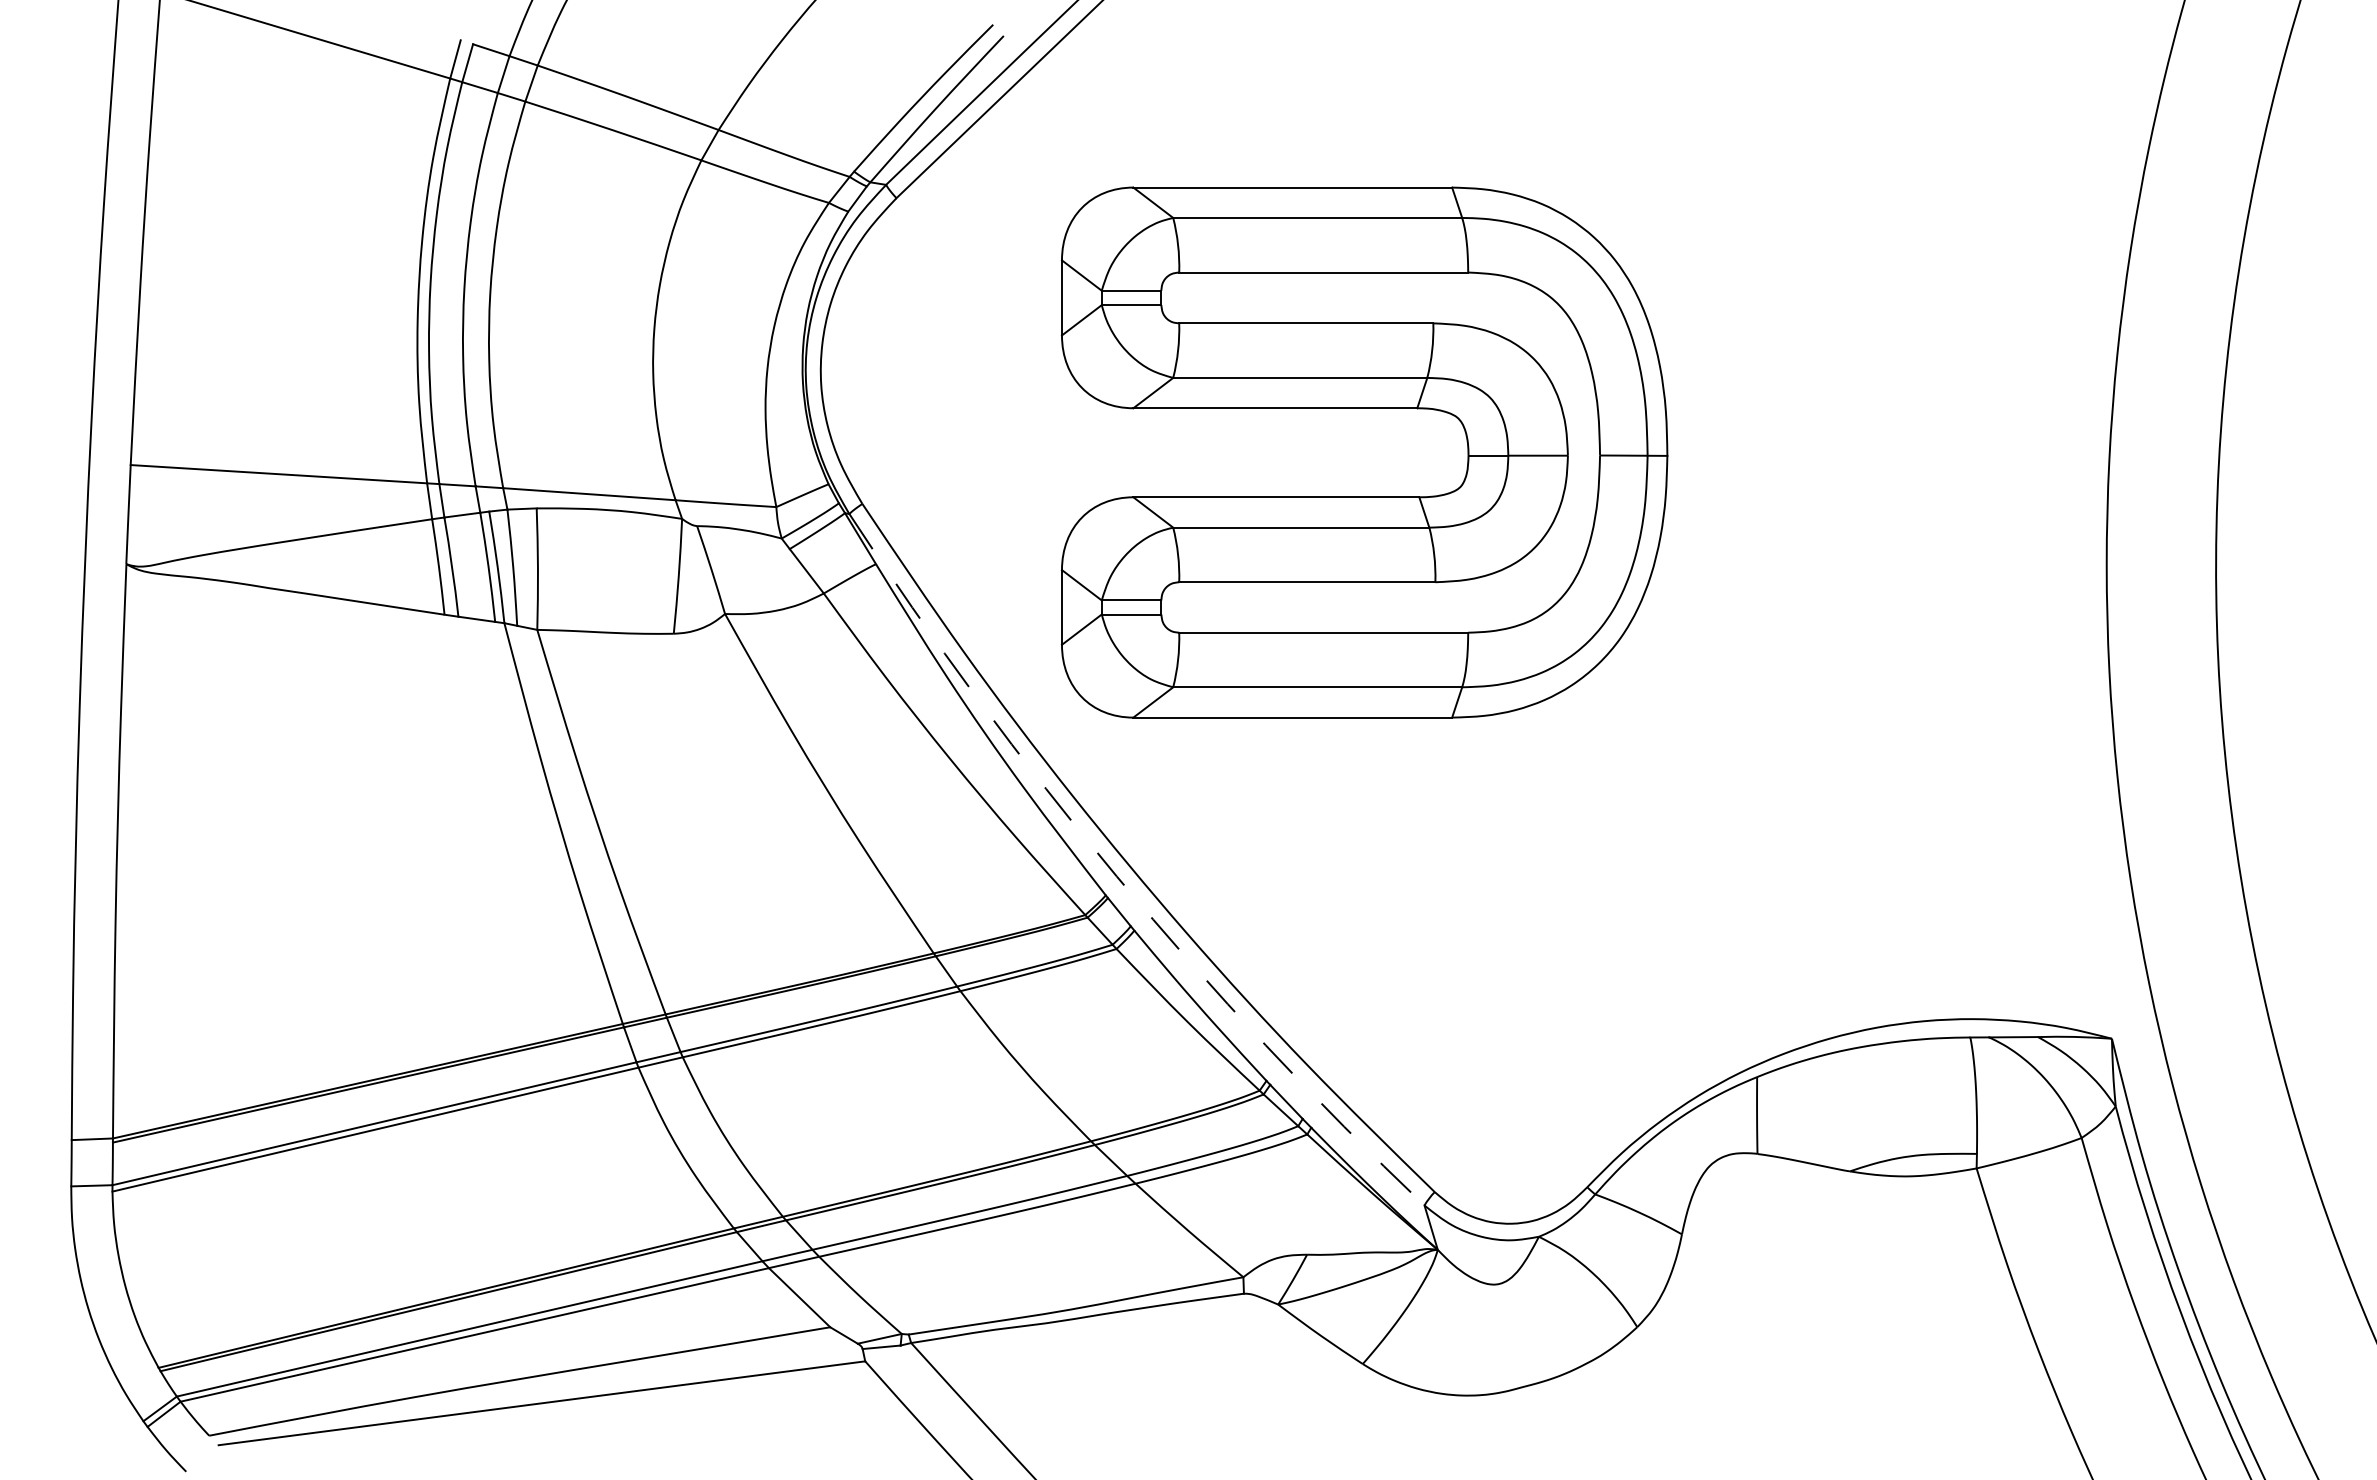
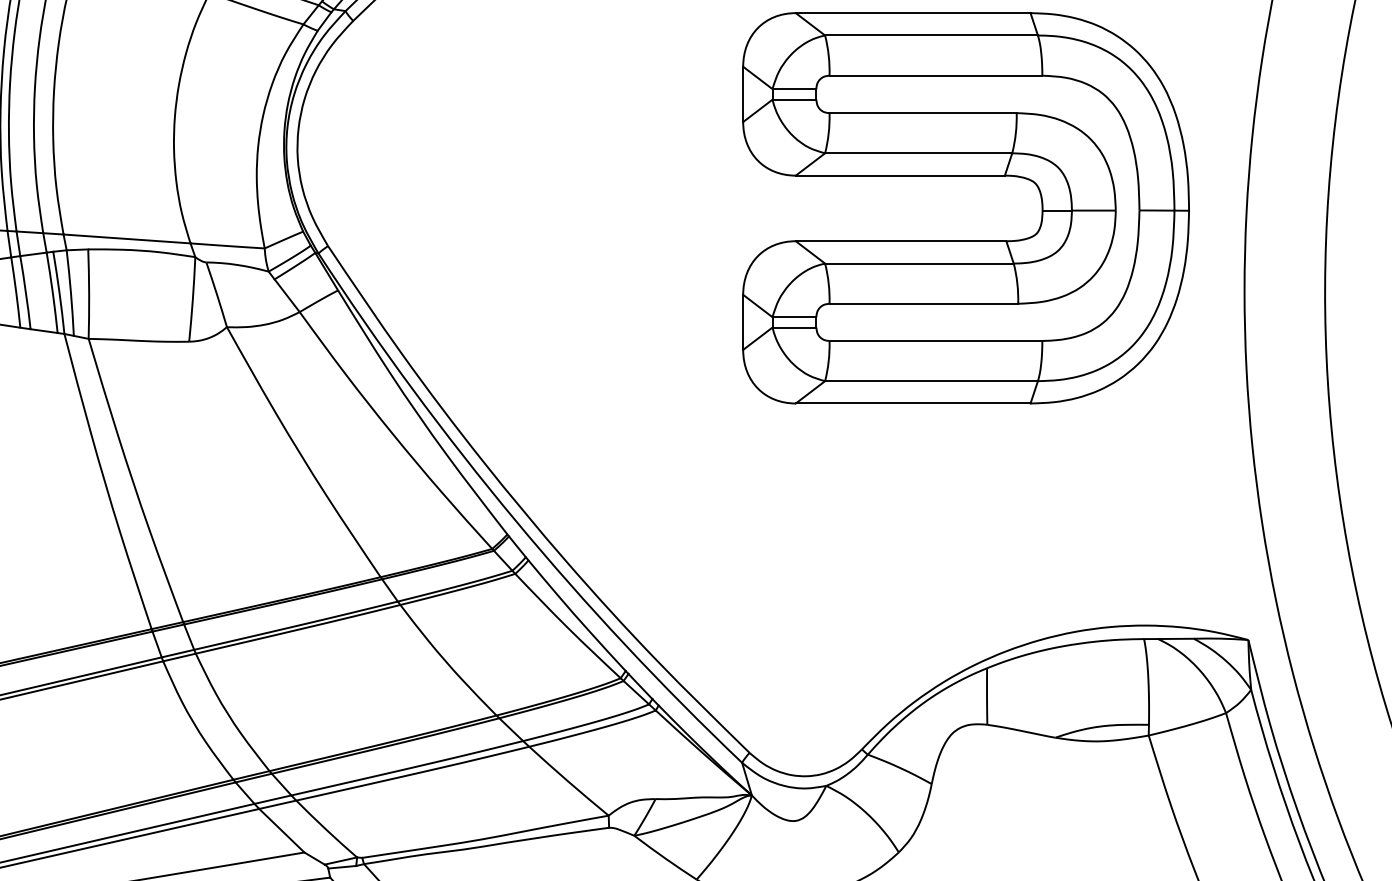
part: (1364, 408) -> (965, 175), moved
arc: (1116, 876) -> (515, 520), dashed -> solid

